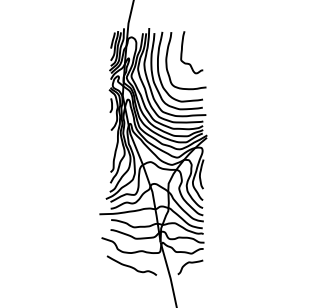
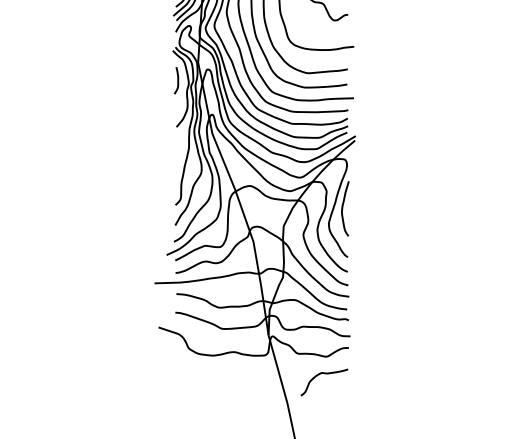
curve: (130, 265) -> (212, 378), removed

